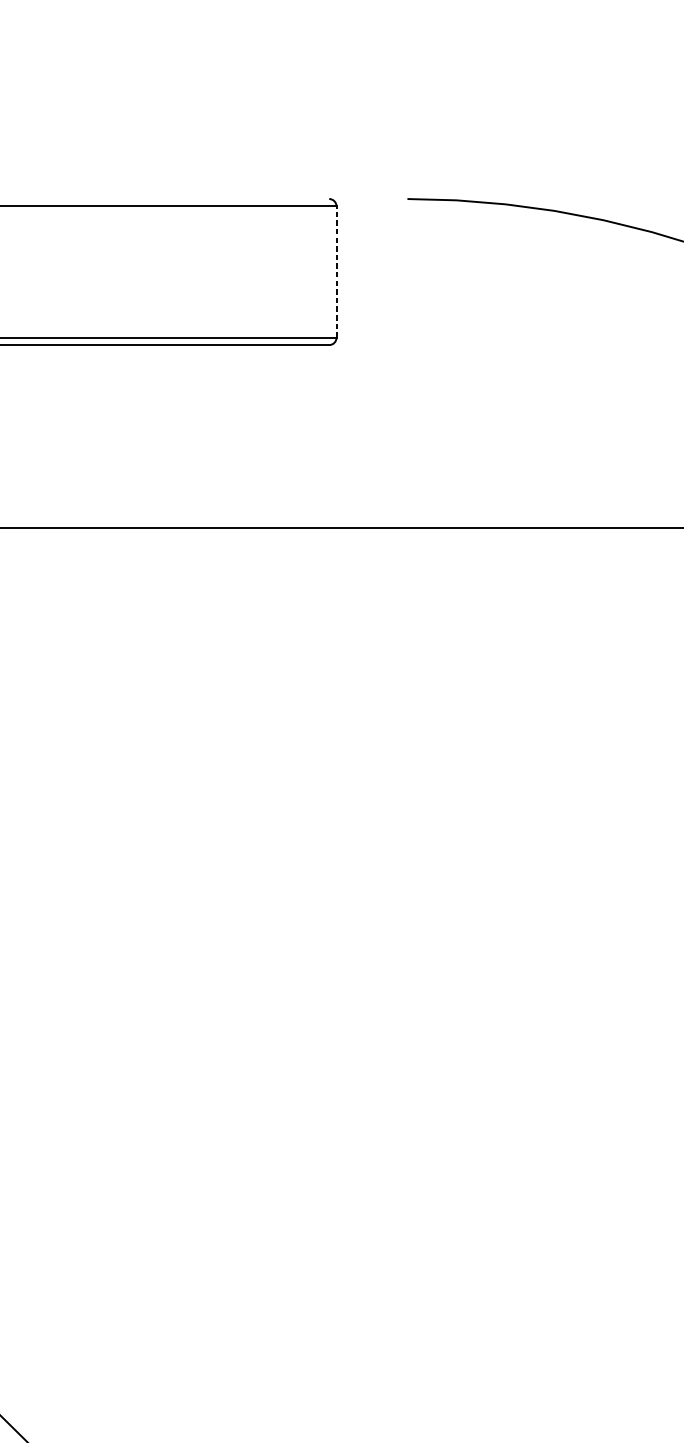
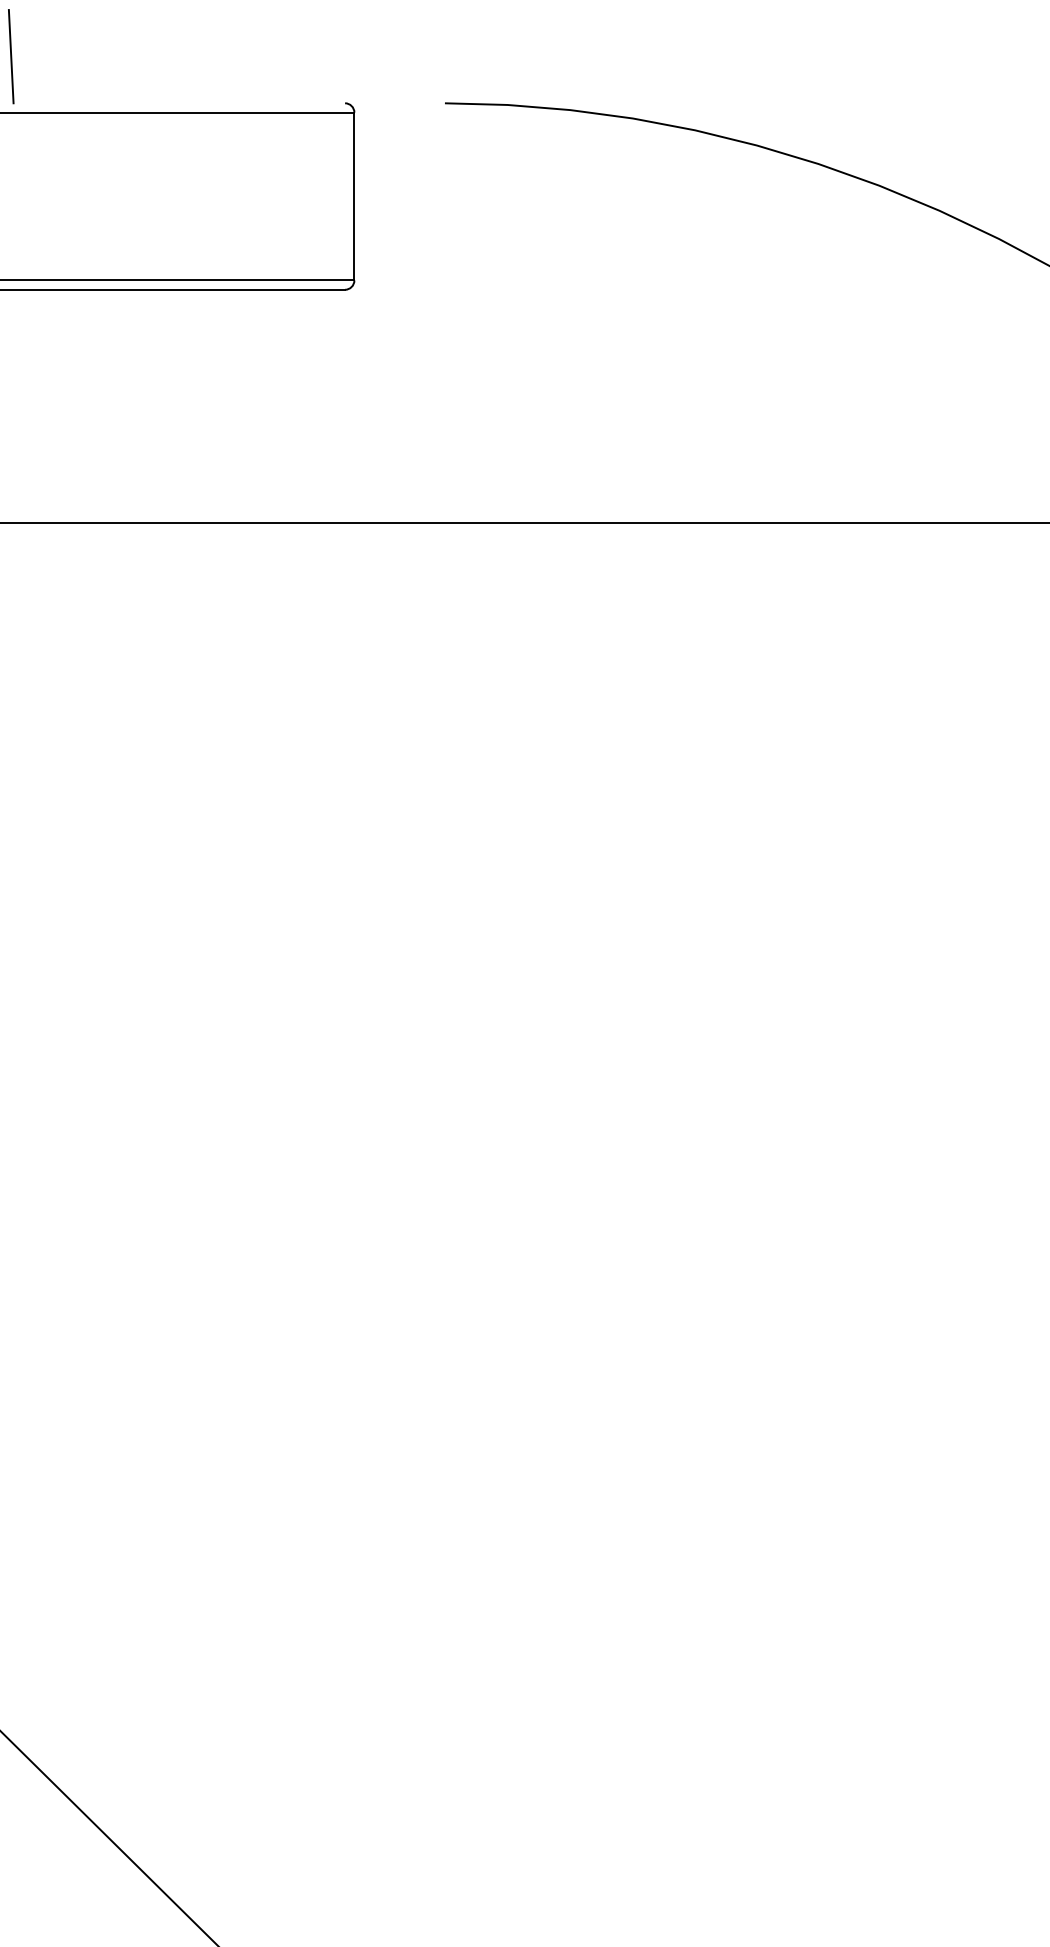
line: (67, 162) -> (10, 56), added
line: (336, 272) -> (354, 196), dashed -> solid

